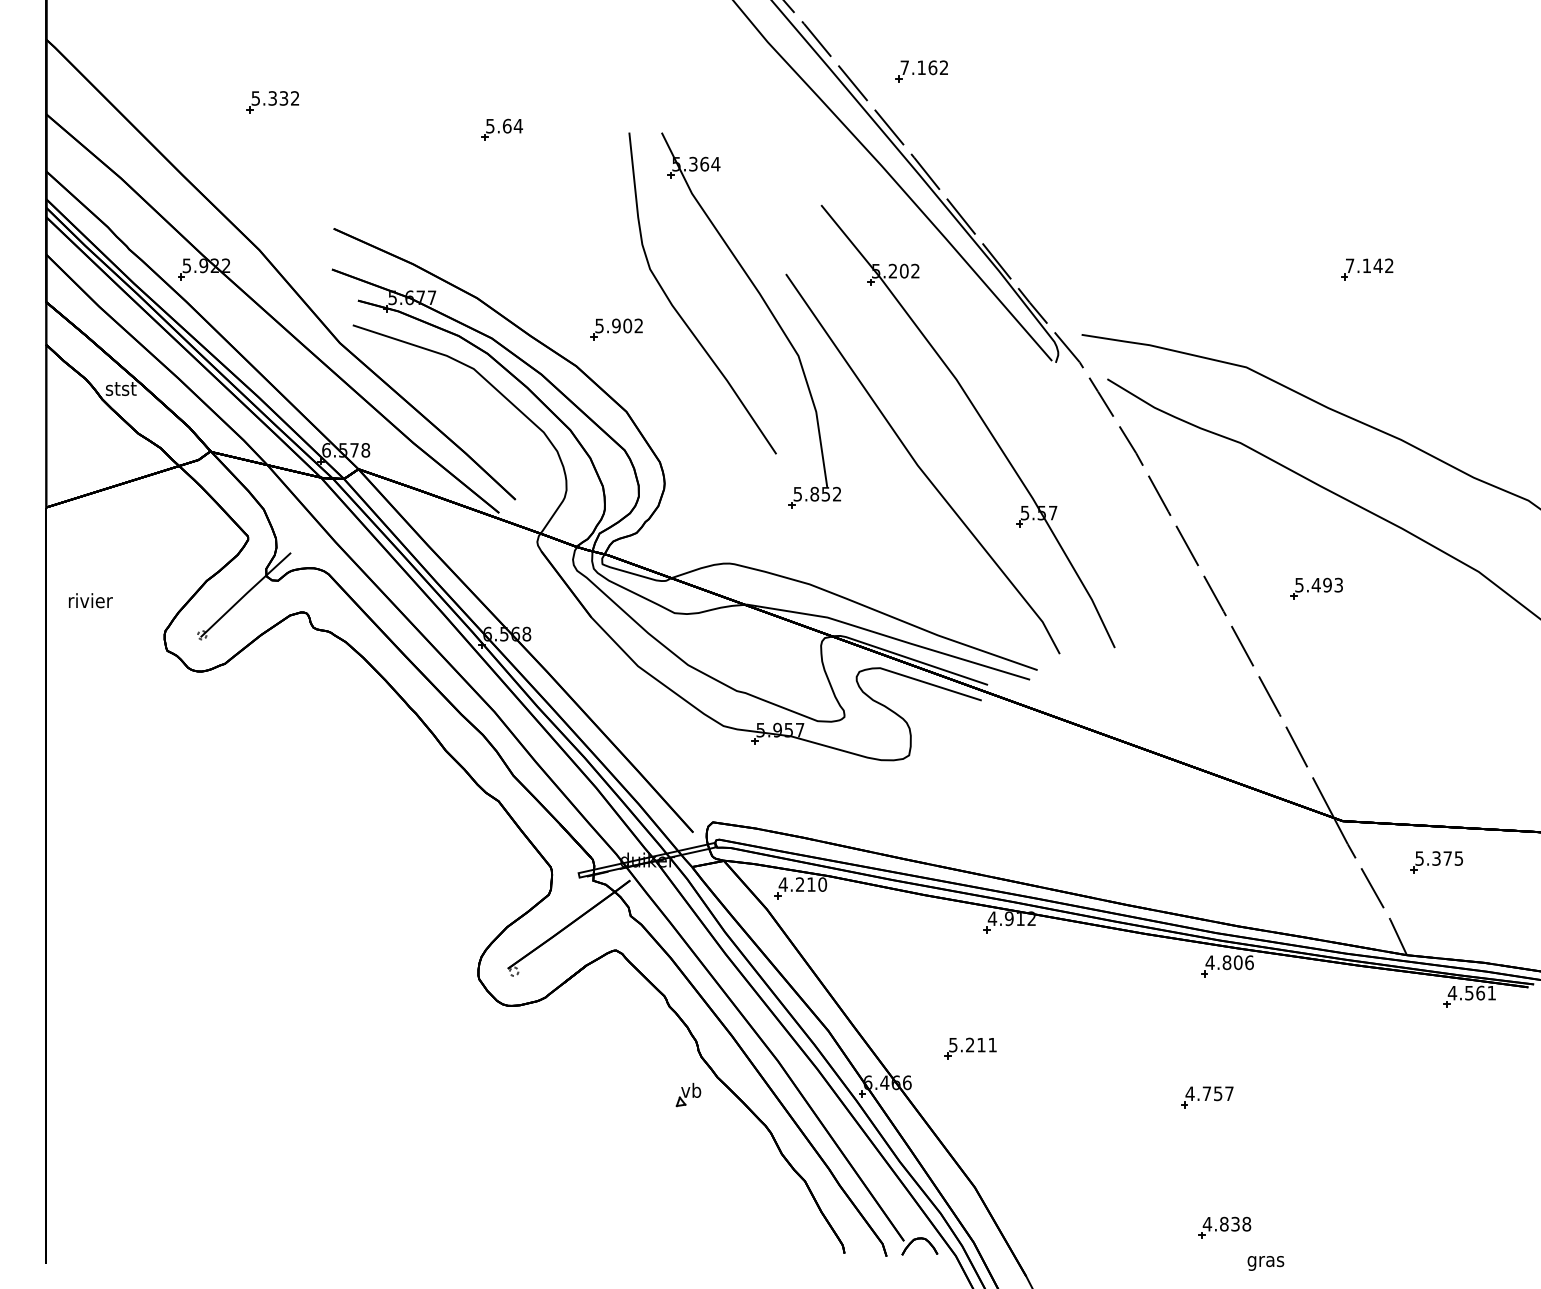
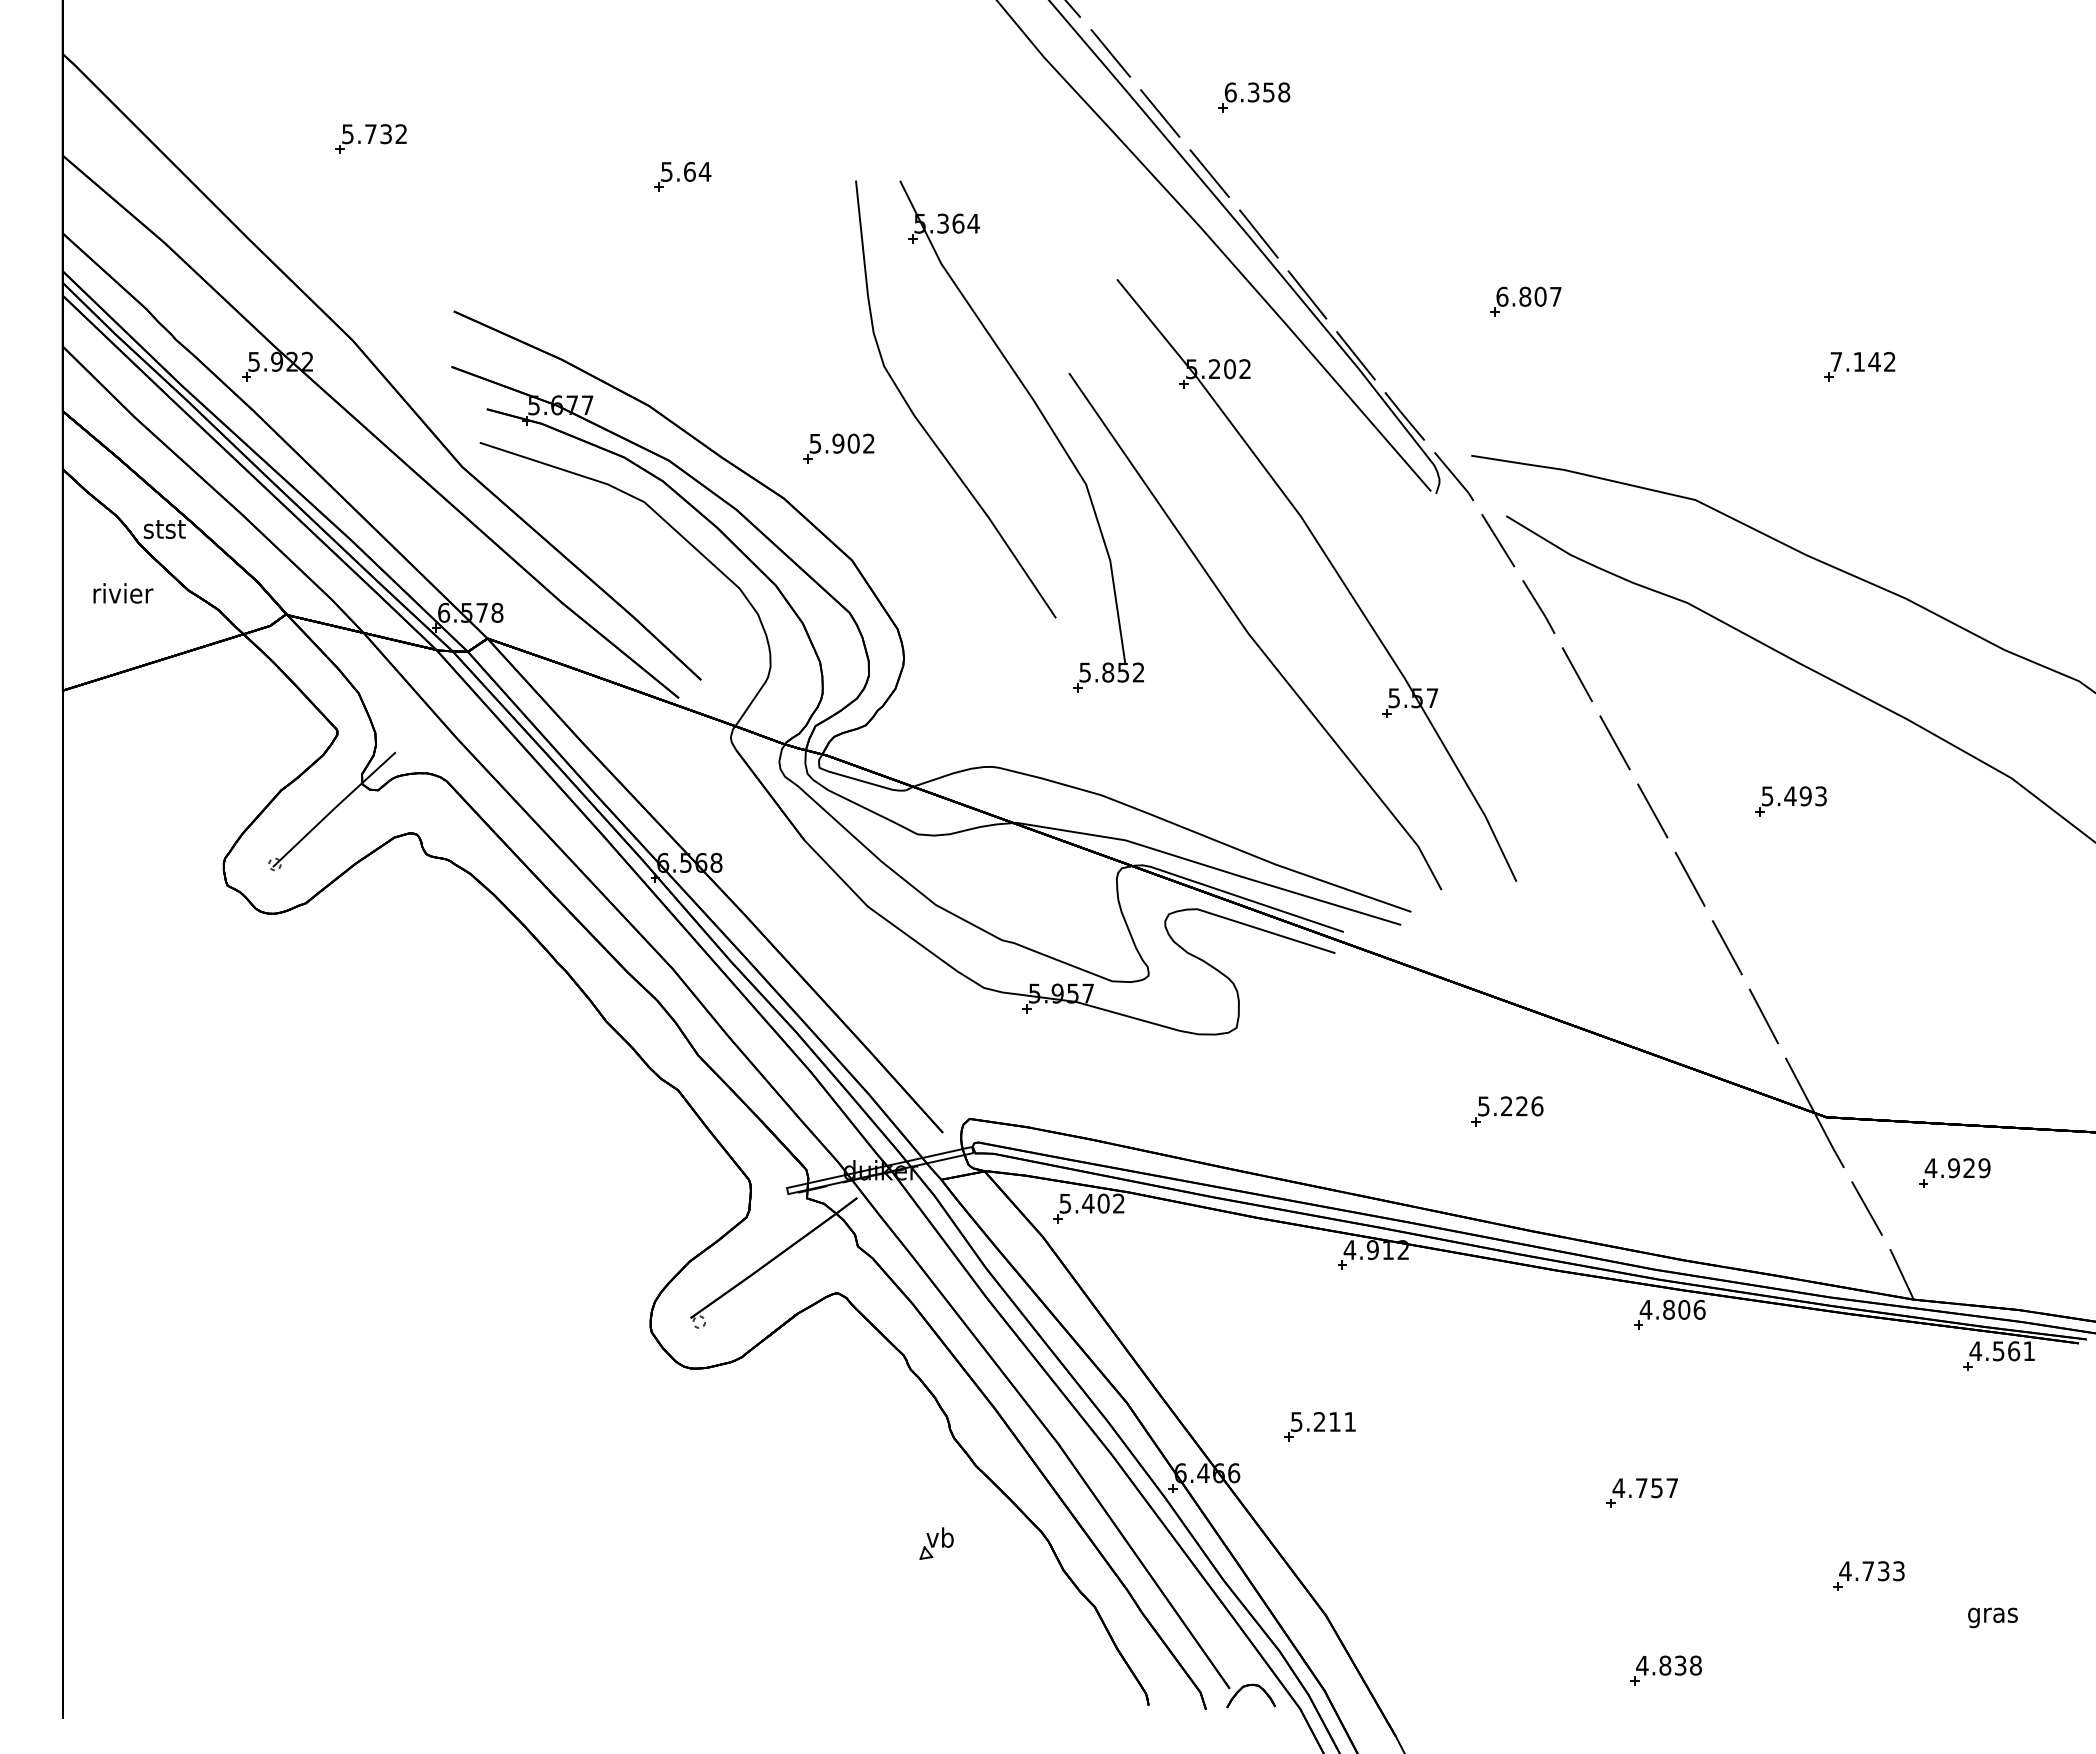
text: (924, 67) -> (1257, 92), 7.162 -> 6.358
text: (272, 98) -> (370, 134), 5.332 -> 5.732
part: (1121, 221) -> (1525, 301), added
text: (90, 600) -> (123, 593), moved
part: (1108, 816) -> (1507, 1111), added
text: (1439, 858) -> (1957, 1168), 5.375 -> 4.929
text: (802, 884) -> (1091, 1203), 4.210 -> 5.402
part: (688, 1094) -> (936, 1543), moved
part: (1373, 1157) -> (1868, 1575), added
text: (1265, 1263) -> (1992, 1617), moved

